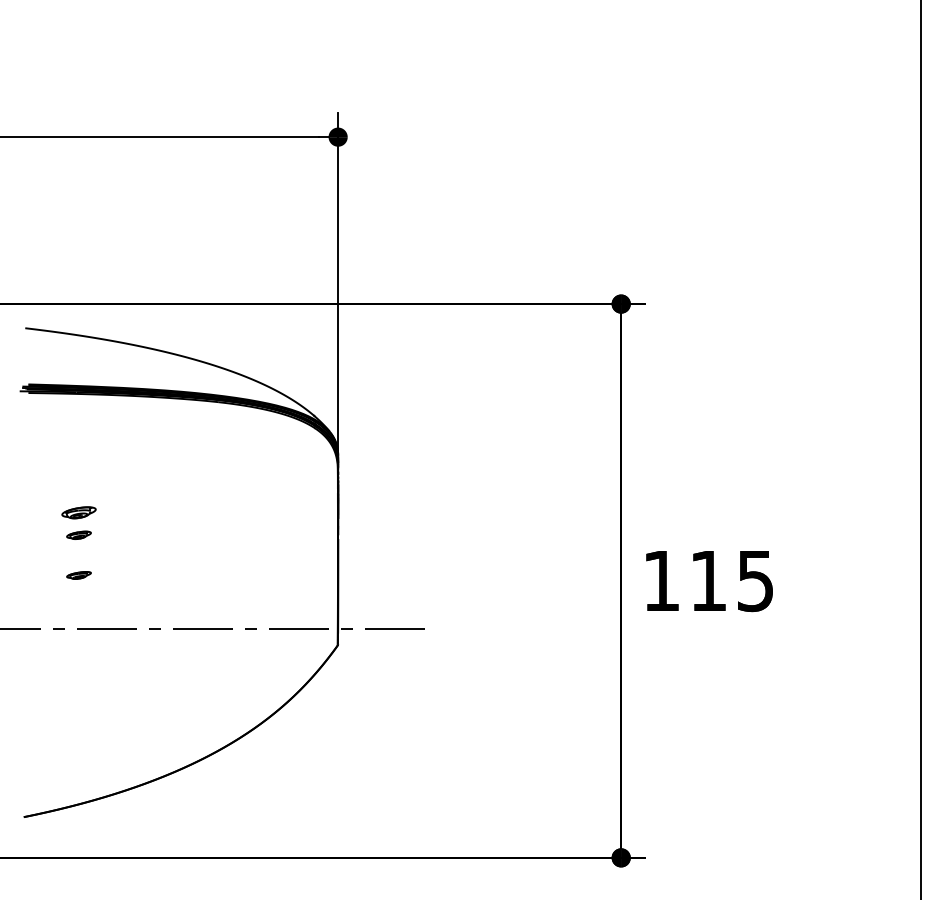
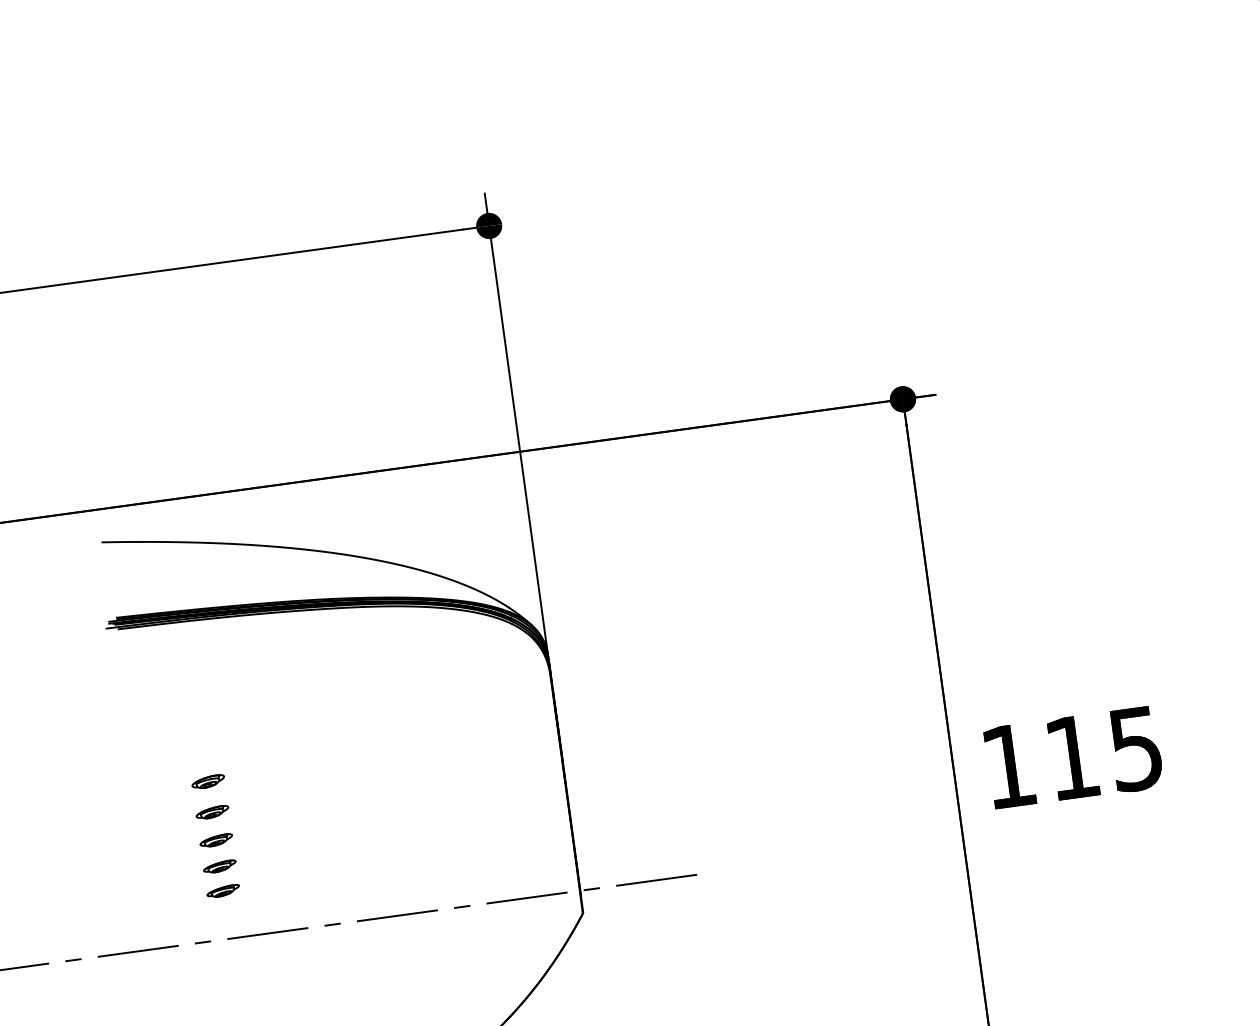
part: (78, 512) -> (207, 781), size x0.71
part: (78, 555) -> (215, 839), added
part: (78, 593) -> (222, 891), added

